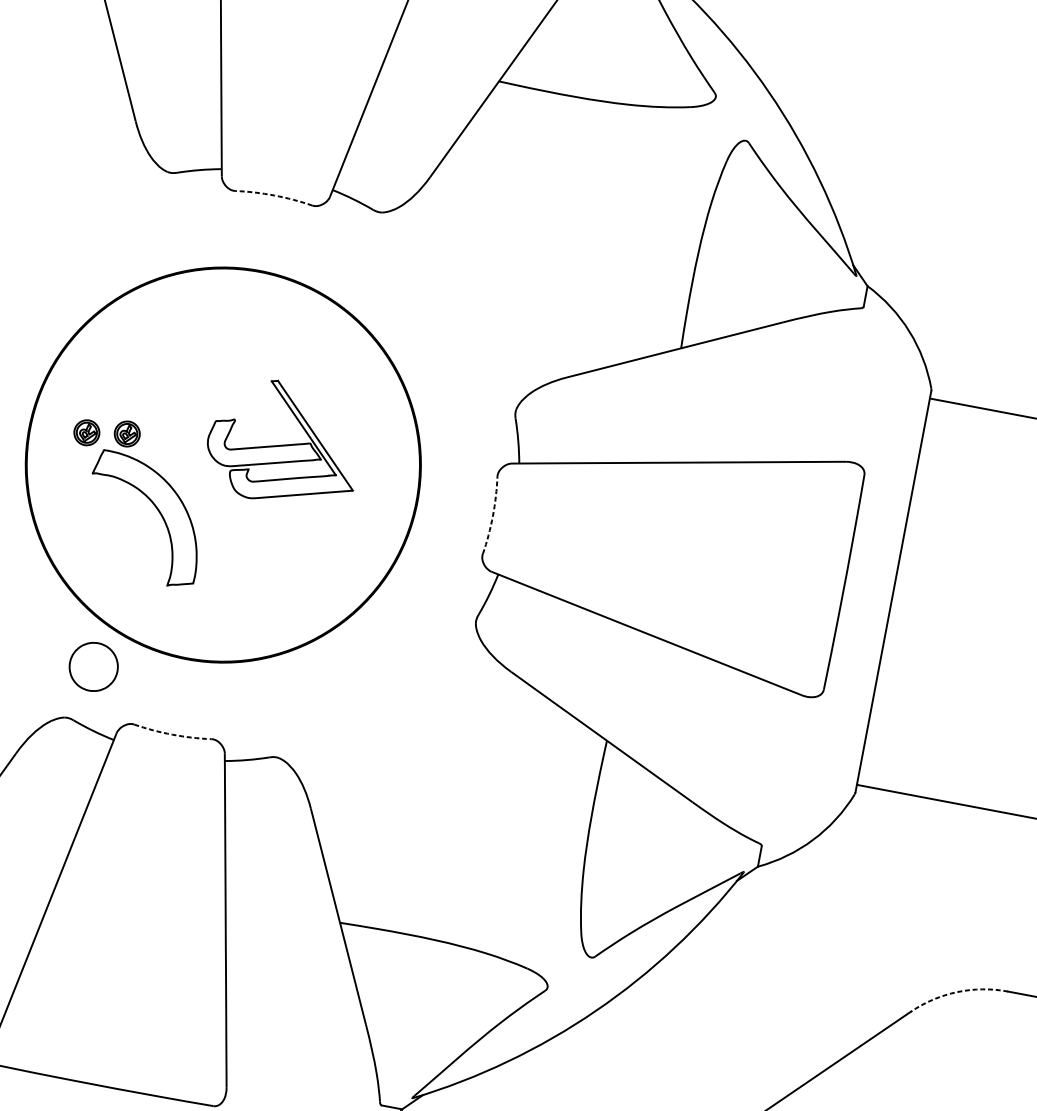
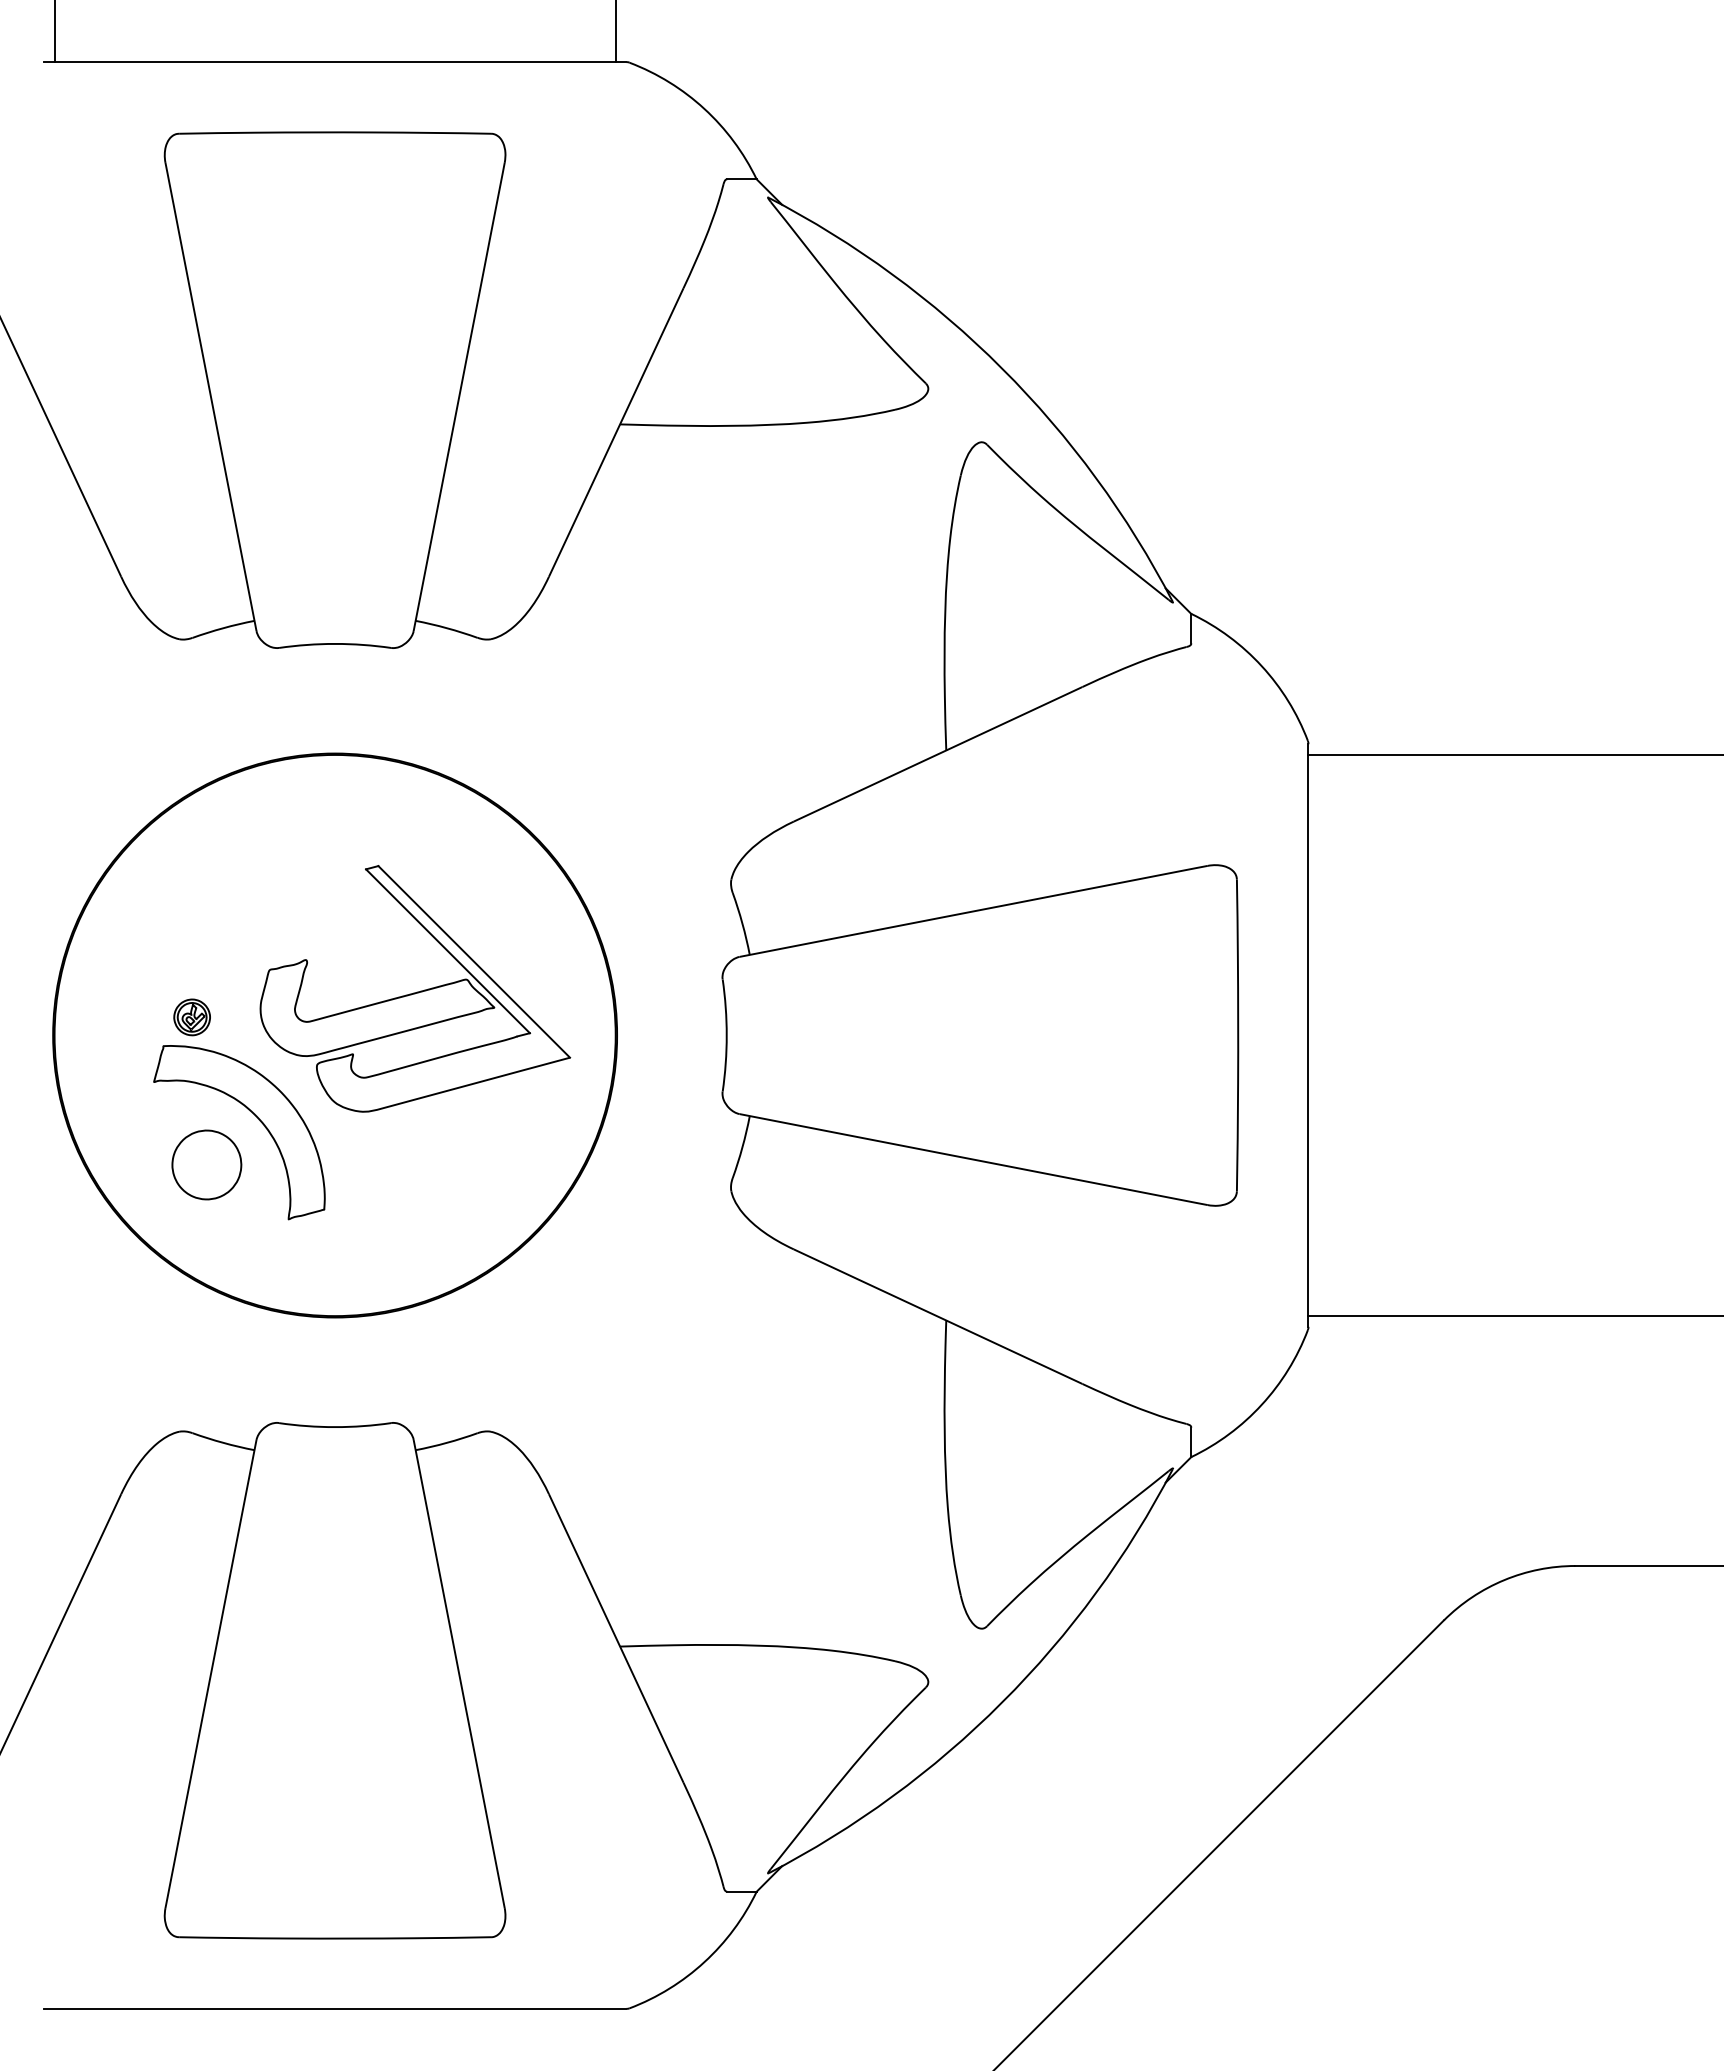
arc: (274, 195) -> (335, 643), dashed -> solid
part: (86, 432) -> (134, 1026), removed
part: (284, 443) -> (415, 988), size x1.43
arc: (492, 515) -> (726, 1035), dashed -> solid
part: (93, 666) -> (206, 1164), moved
arc: (172, 734) -> (335, 1427), dashed -> solid
arc: (957, 992) -> (1504, 1580), dashed -> solid

